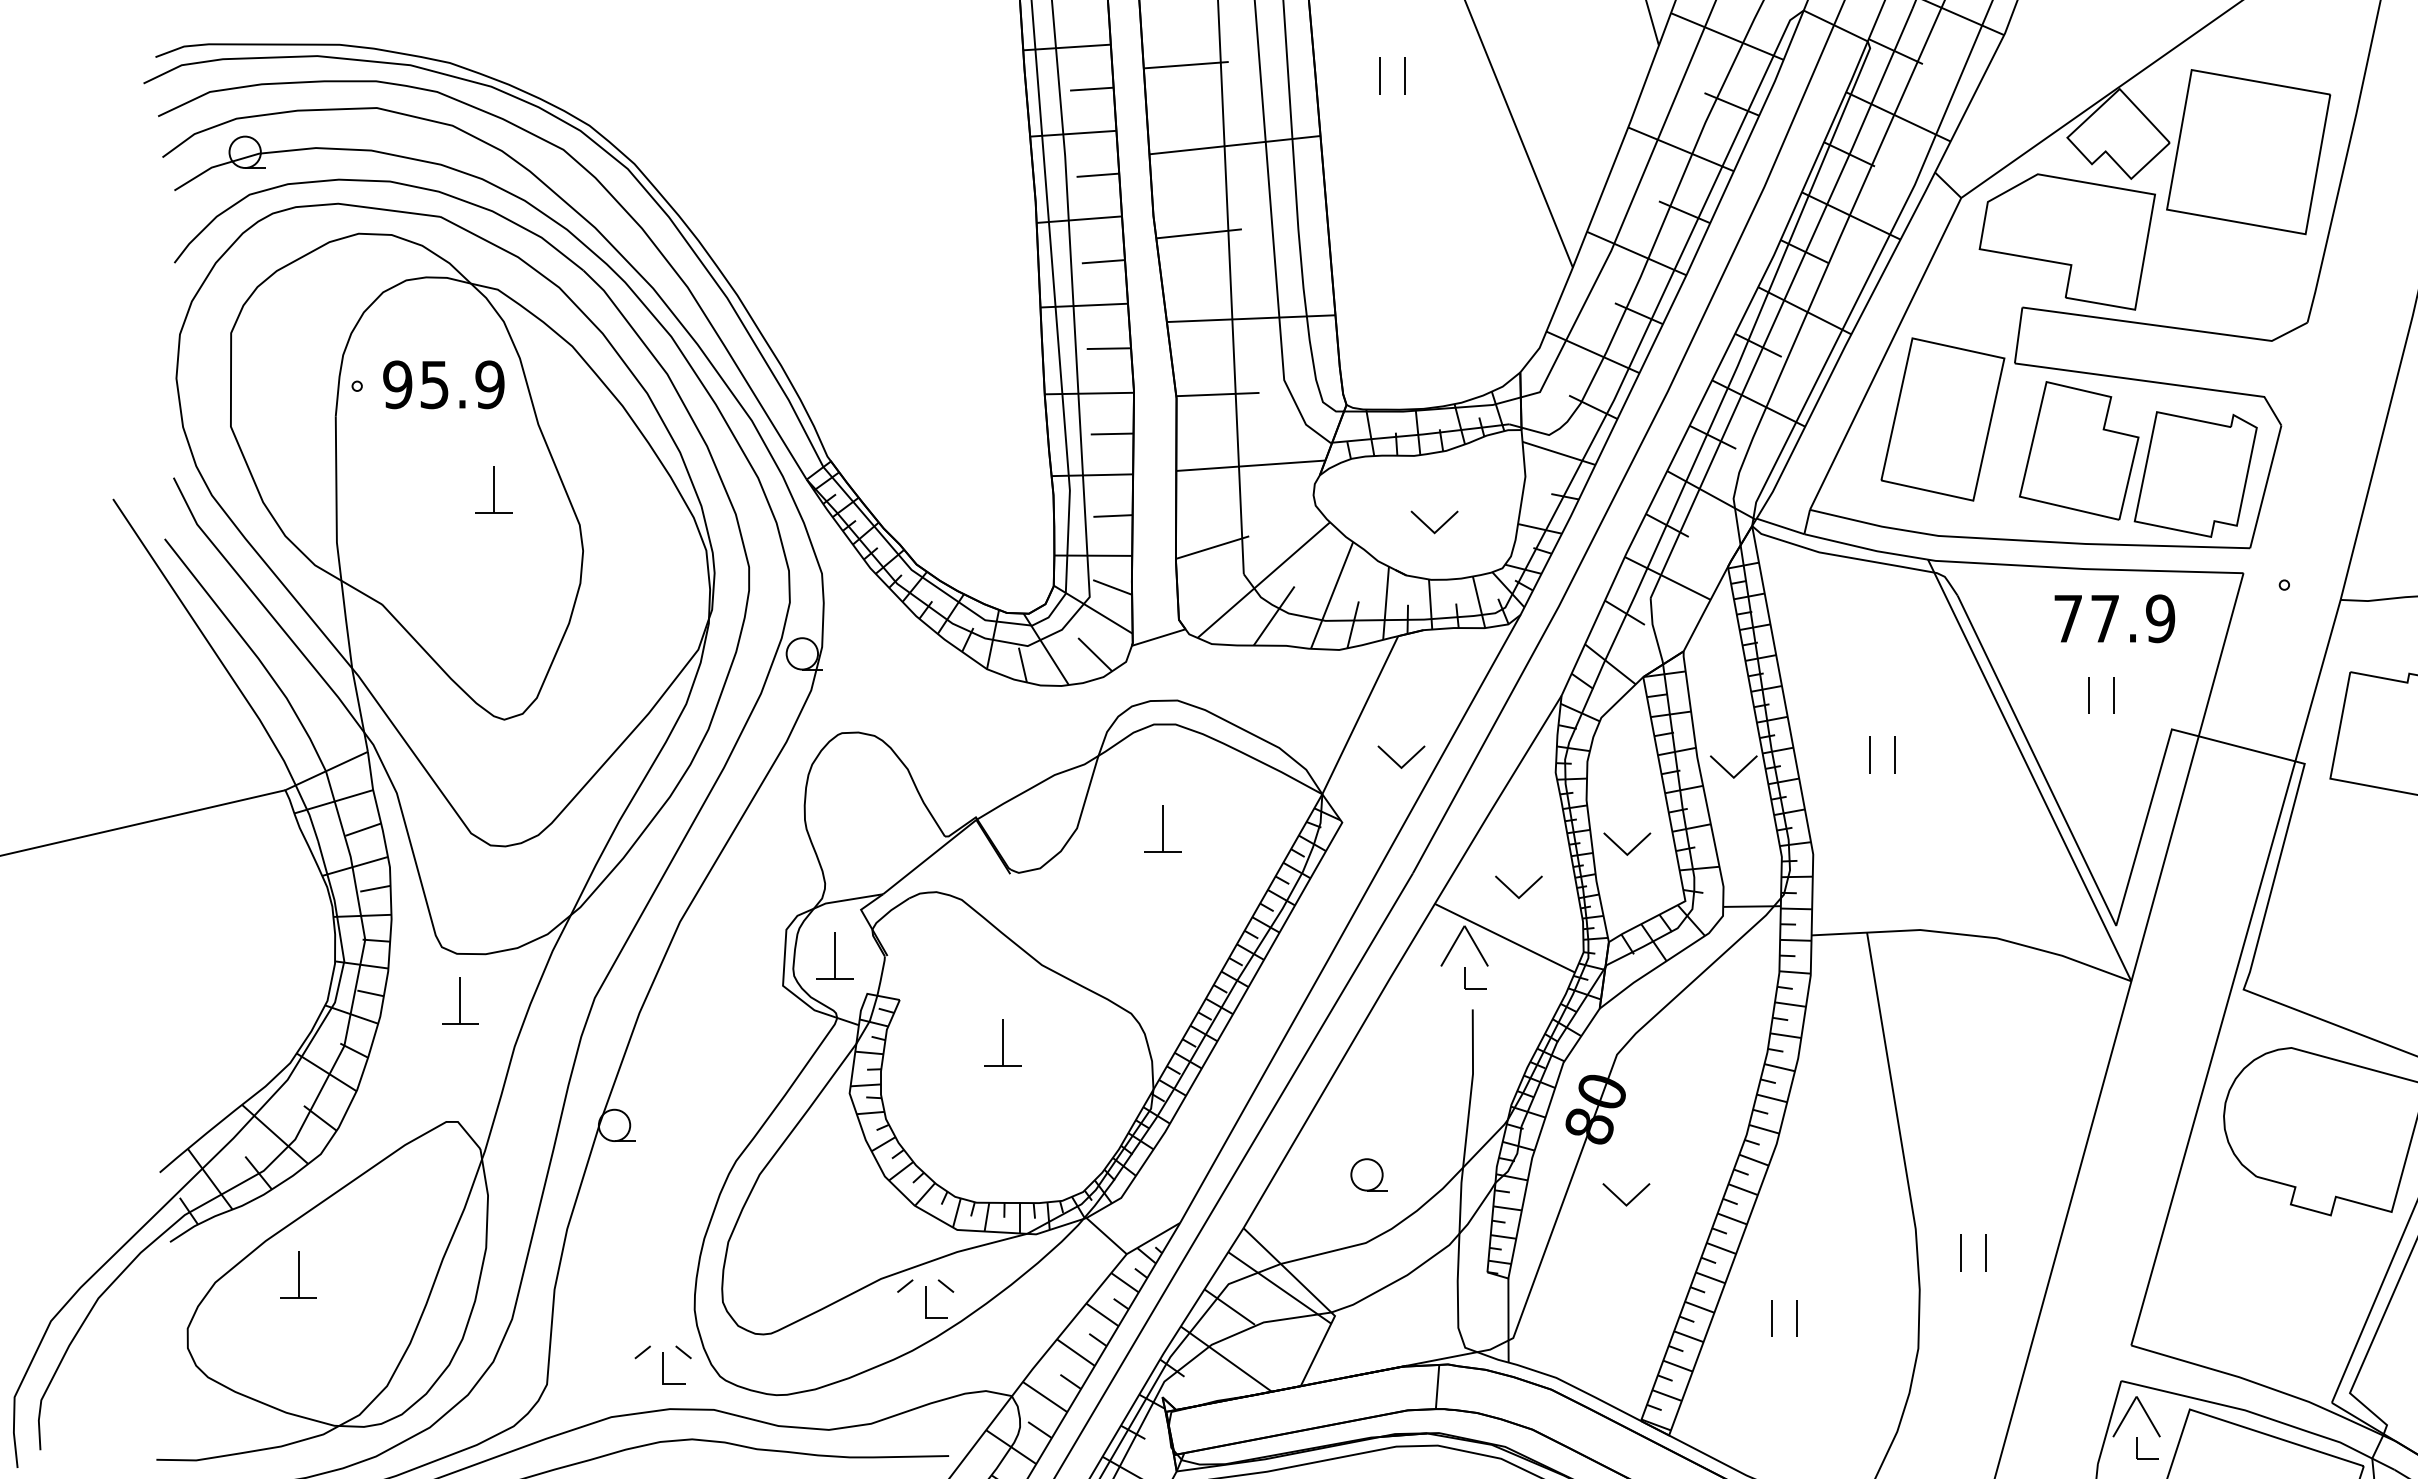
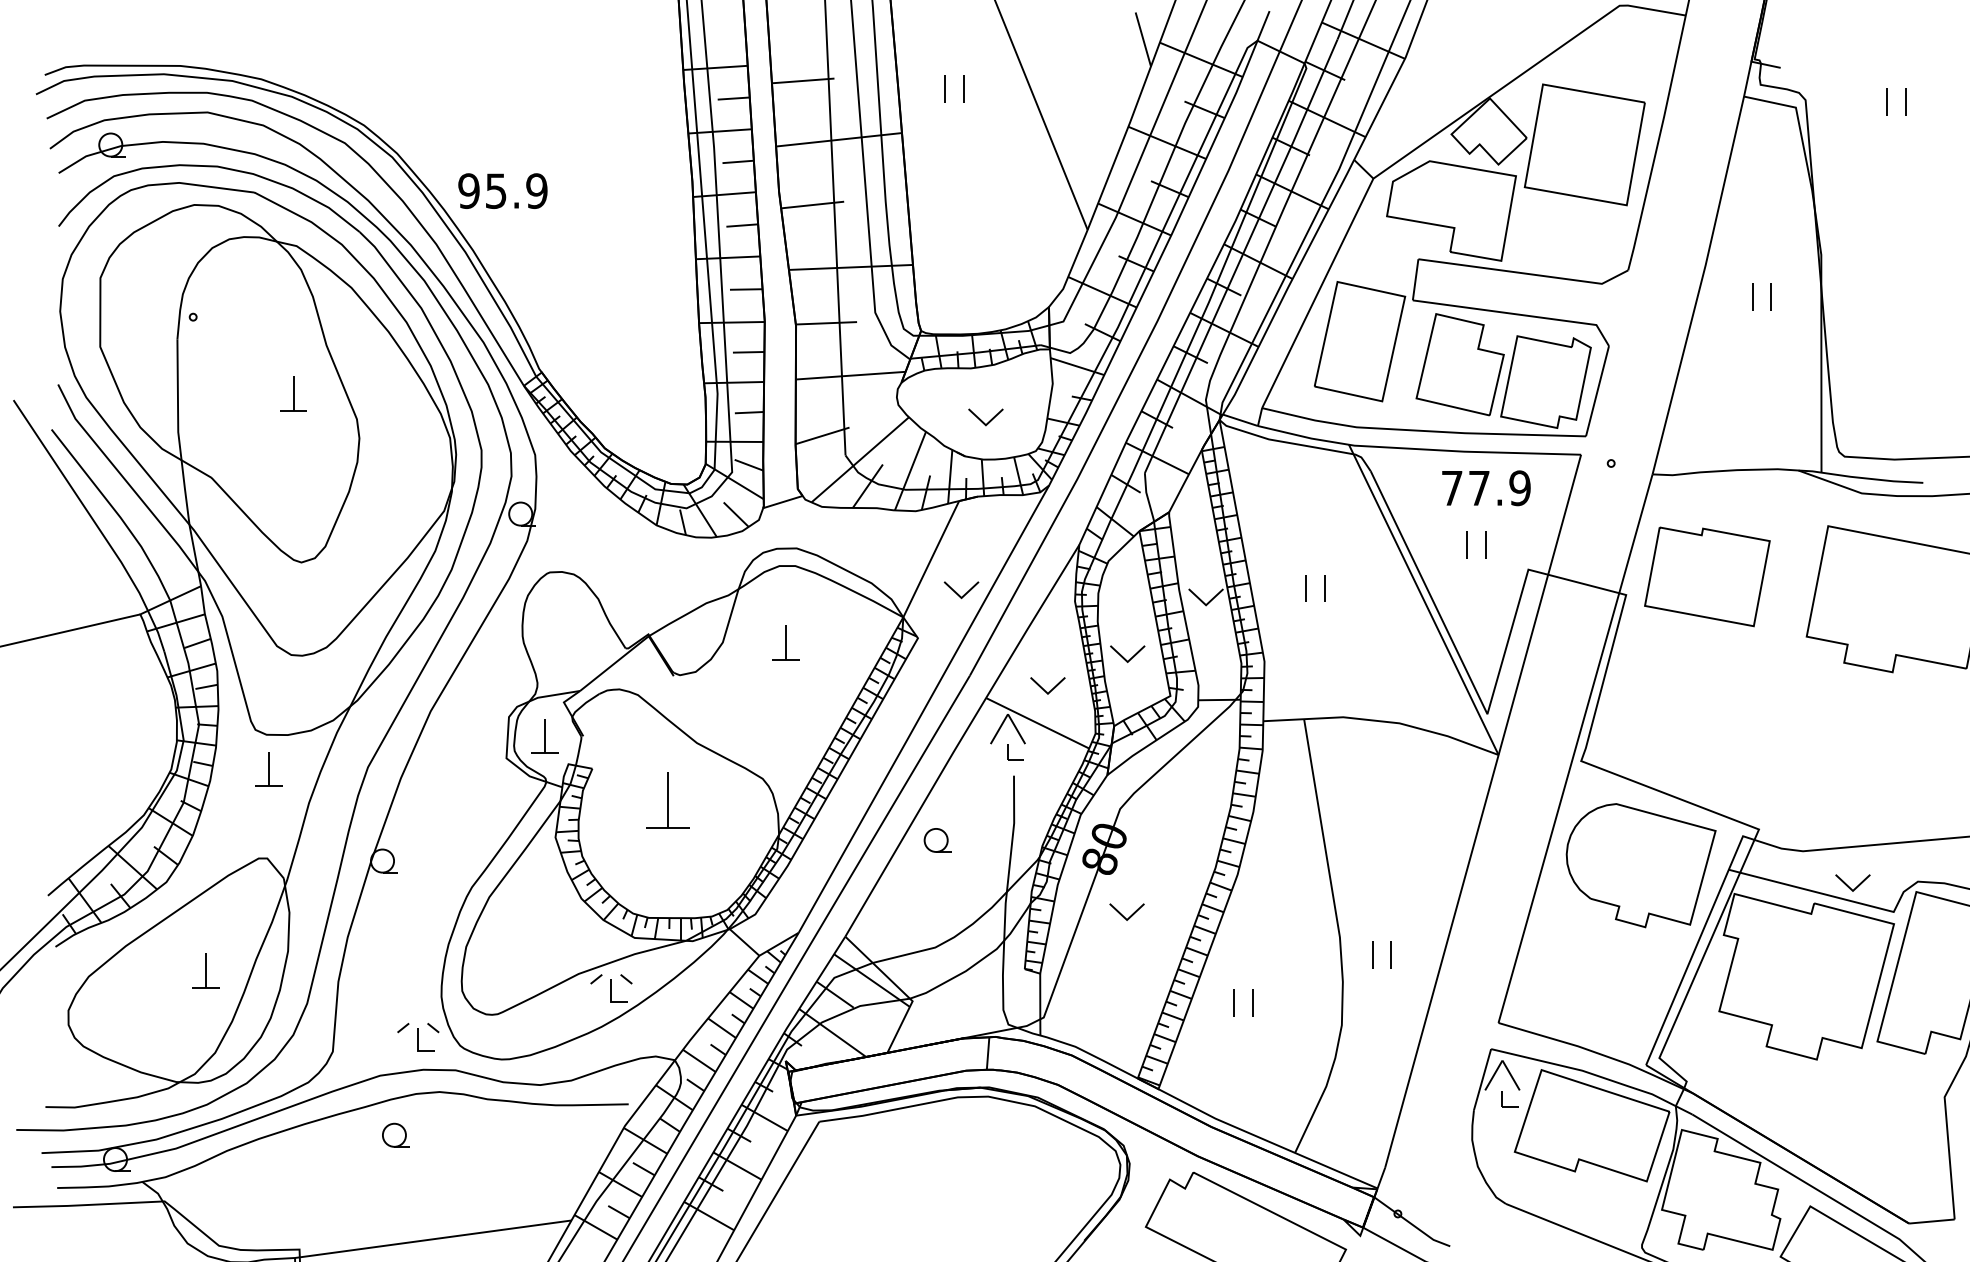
text: (443, 383) -> (502, 190), moved
part: (1001, 1043) -> (667, 800), size x1.6
part: (1368, 1174) -> (937, 840), moved
part: (297, 1274) -> (205, 970), moved

